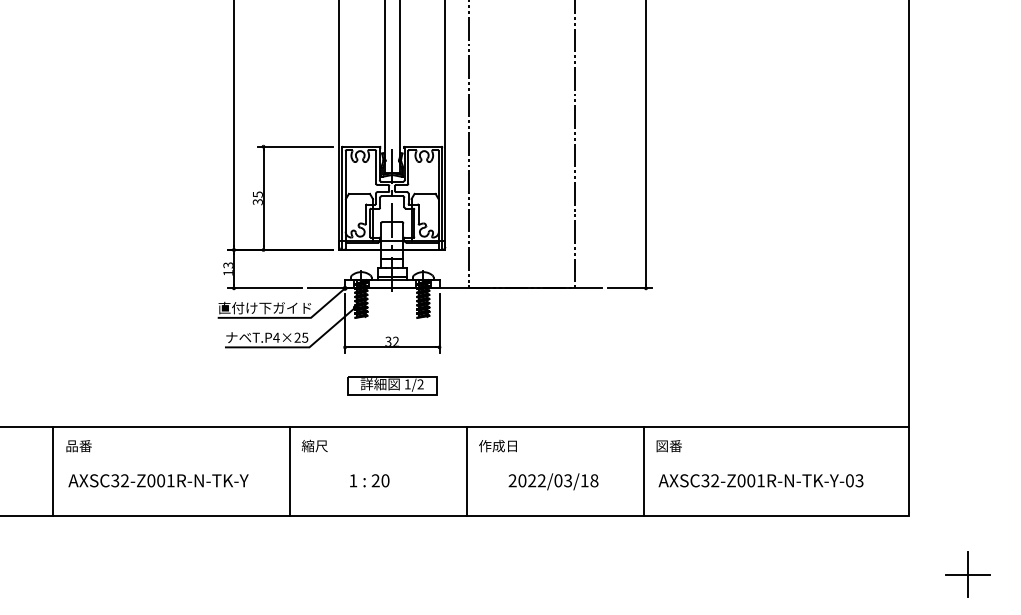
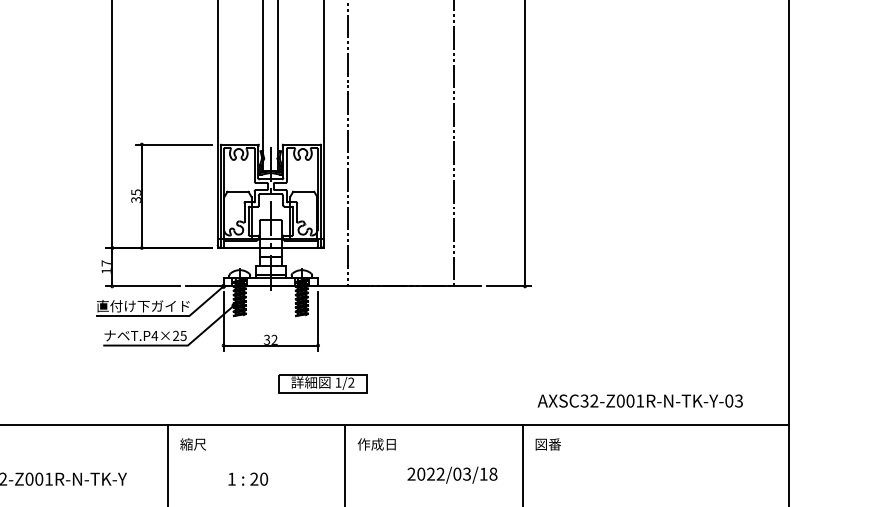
text: (227, 265) -> (105, 263), 13 -> 17
part: (392, 385) -> (323, 383), moved
text: (760, 480) -> (639, 400), moved
text: (553, 481) -> (452, 474), moved

